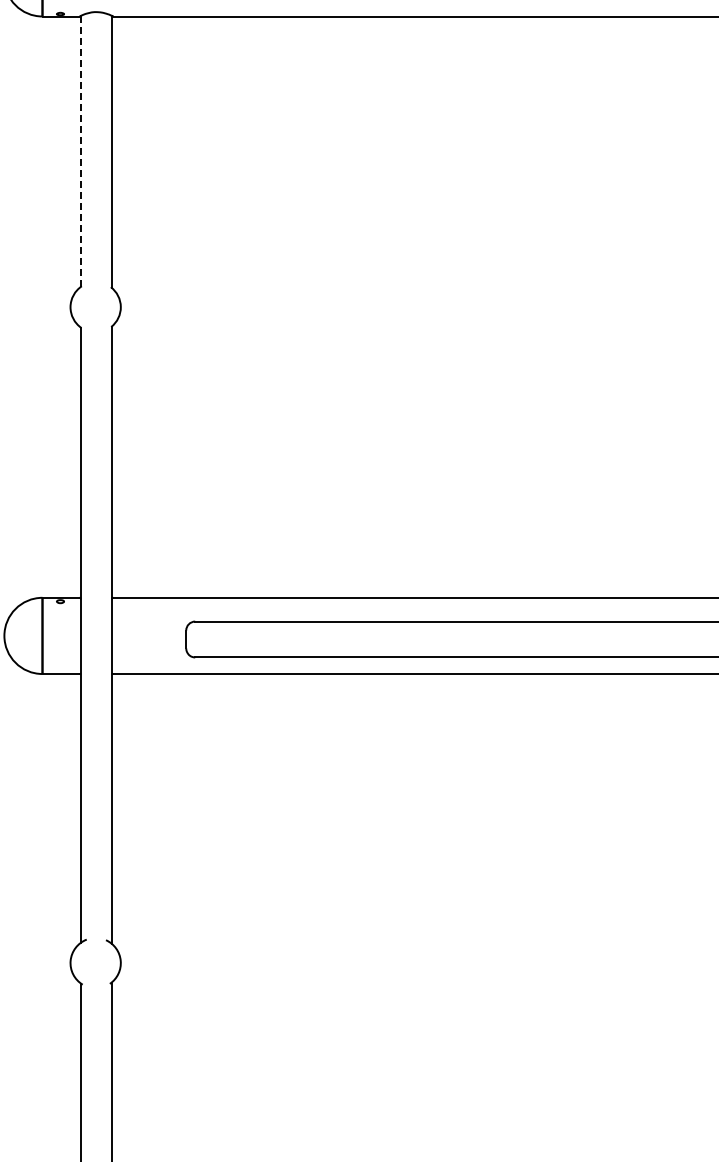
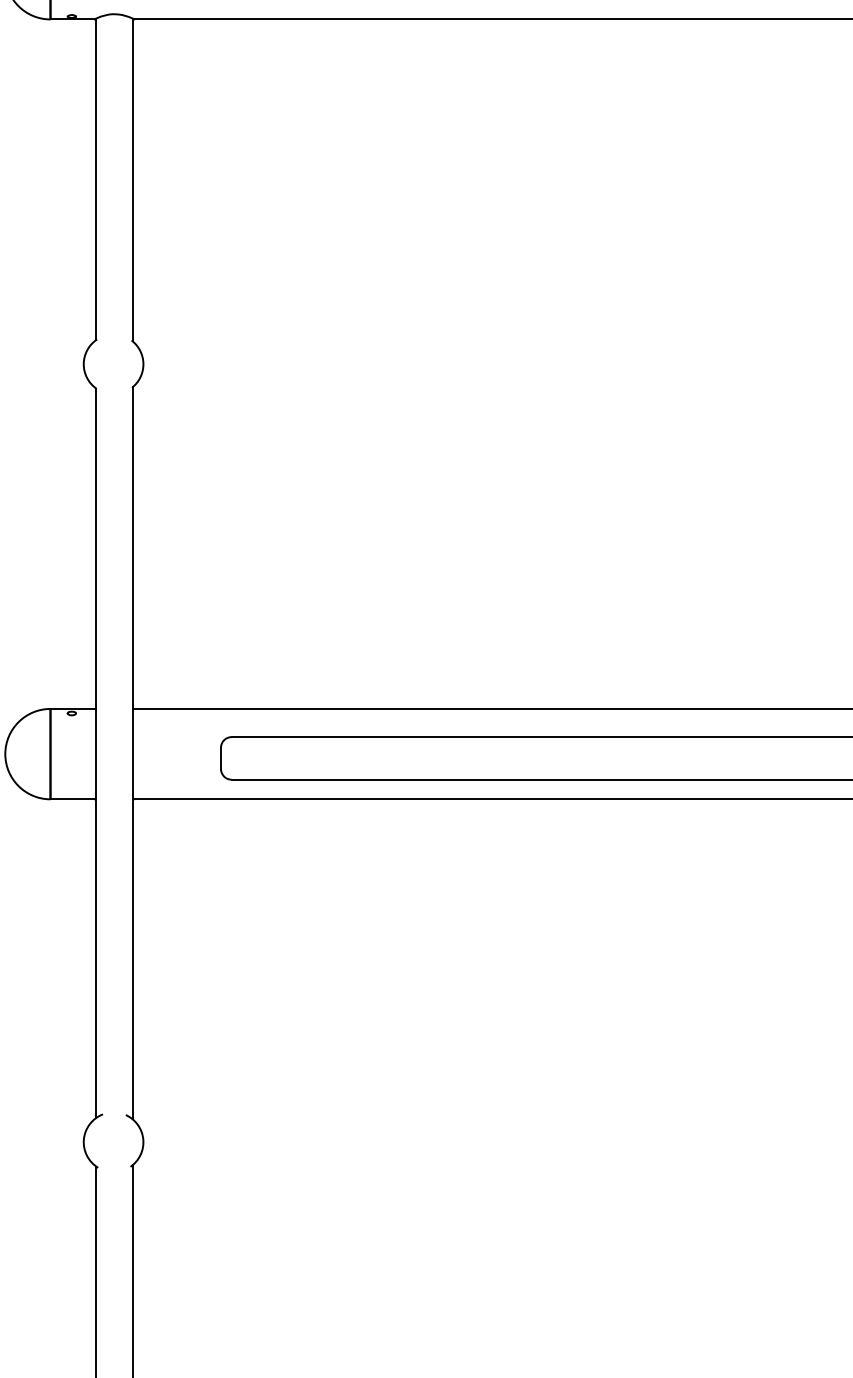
line: (81, 151) -> (96, 179), dashed -> solid

